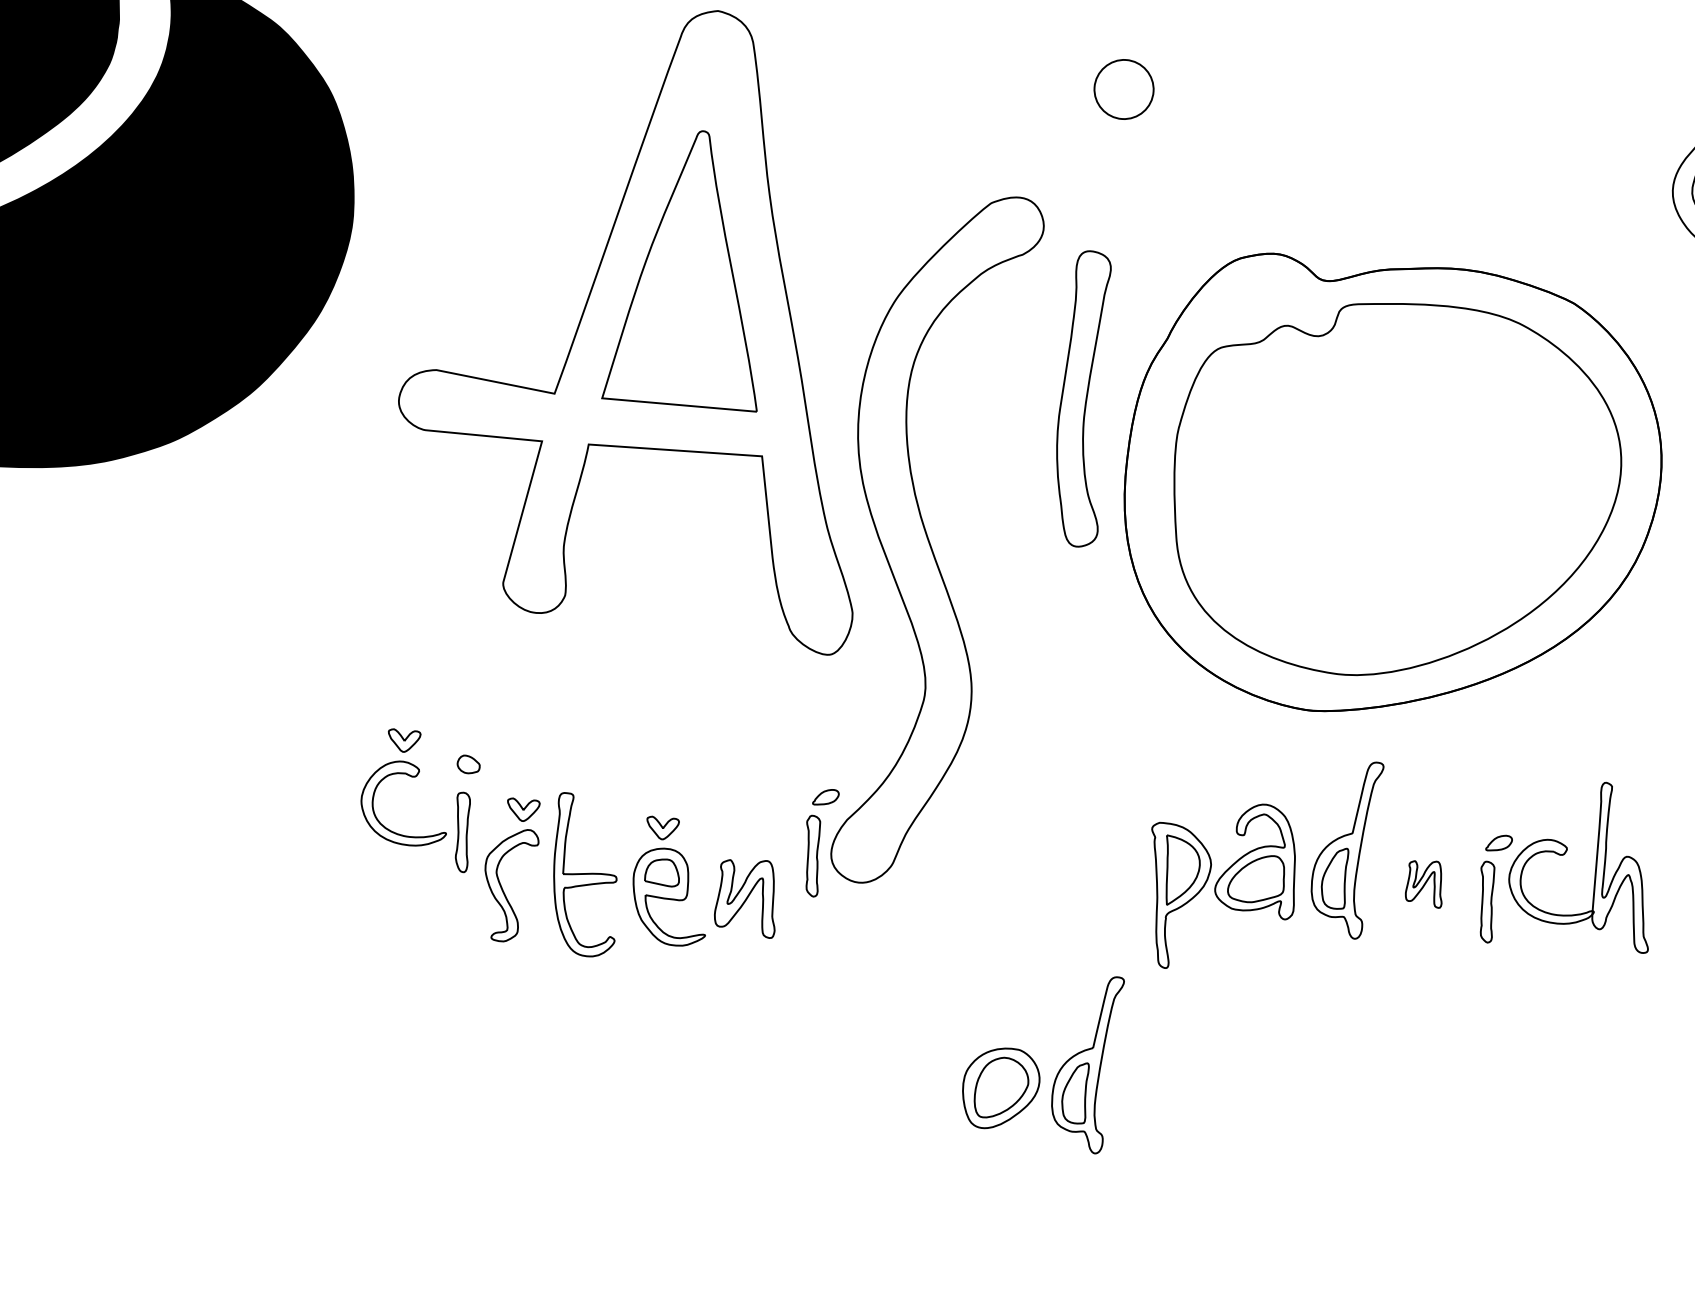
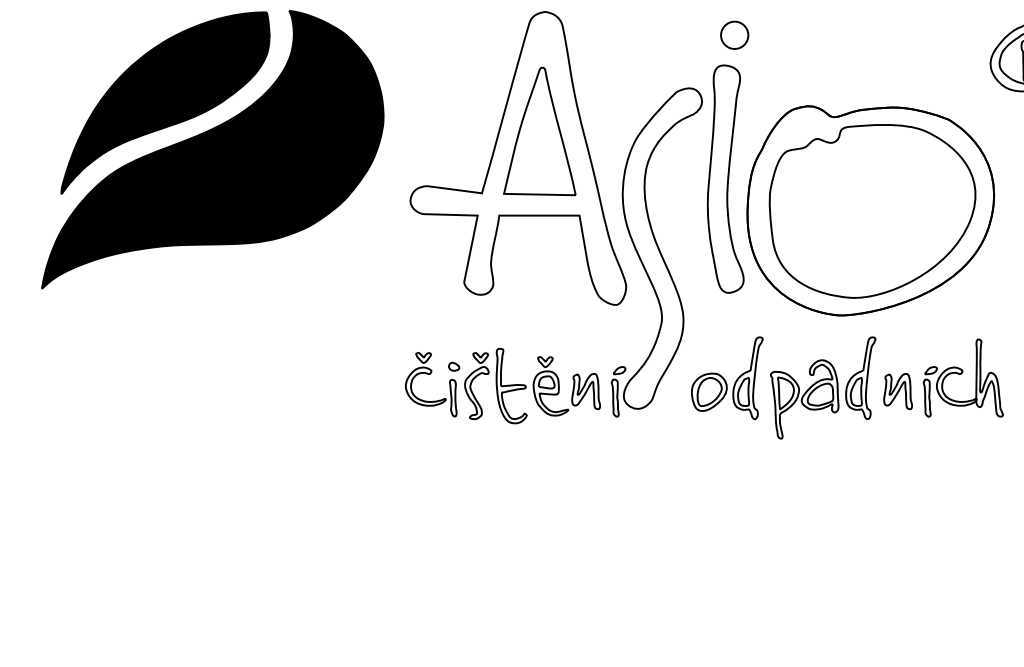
part: (1083, 397) -> (725, 178), size x1.67
part: (631, 879) -> (532, 386), moved
part: (1423, 883) -> (897, 391), size x1.67
part: (1042, 1061) -> (727, 378), moved

